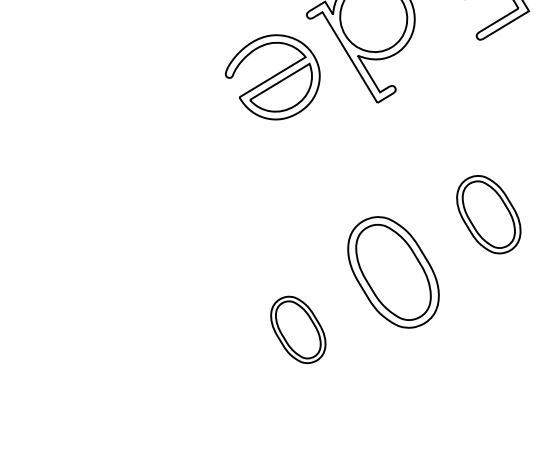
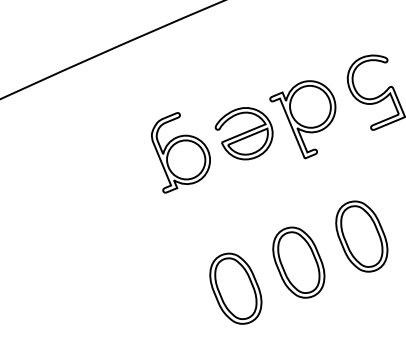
part: (175, 123) -> (180, 152), added
part: (488, 214) -> (361, 236), size x1.43
part: (297, 329) -> (235, 288), size x1.67

